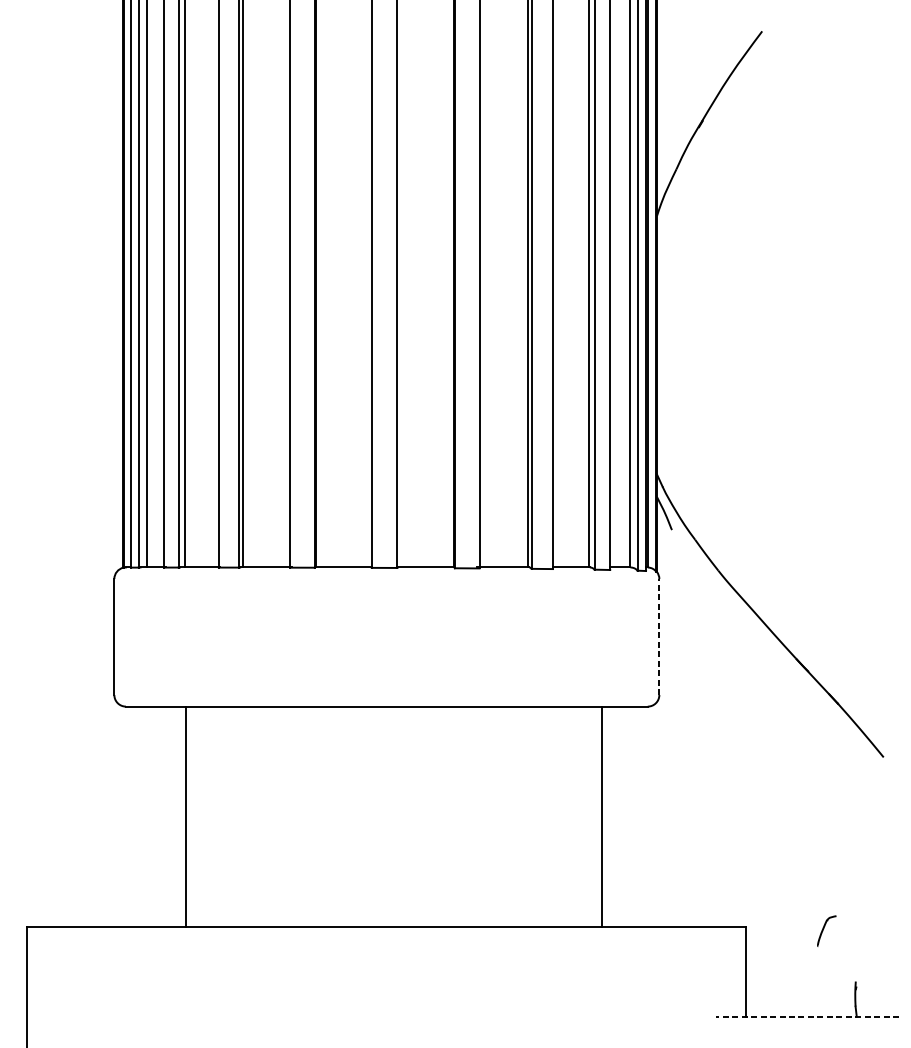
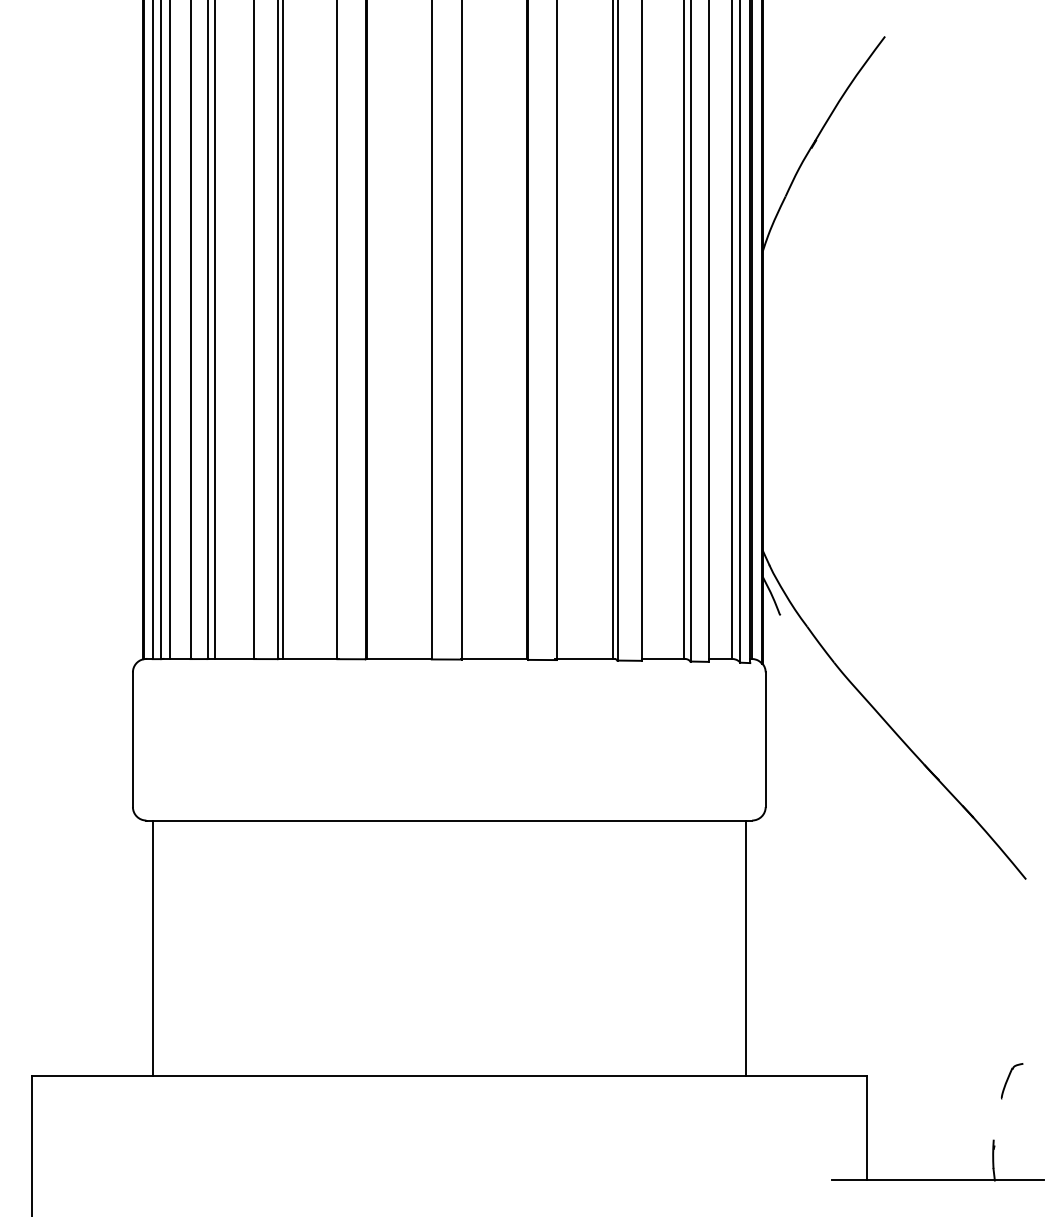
line: (659, 636) -> (765, 739), dashed -> solid
line: (186, 816) -> (153, 948), moved
line: (602, 816) -> (745, 948), moved
part: (826, 931) -> (1011, 1081), moved
line: (807, 1016) -> (937, 1180), dashed -> solid

